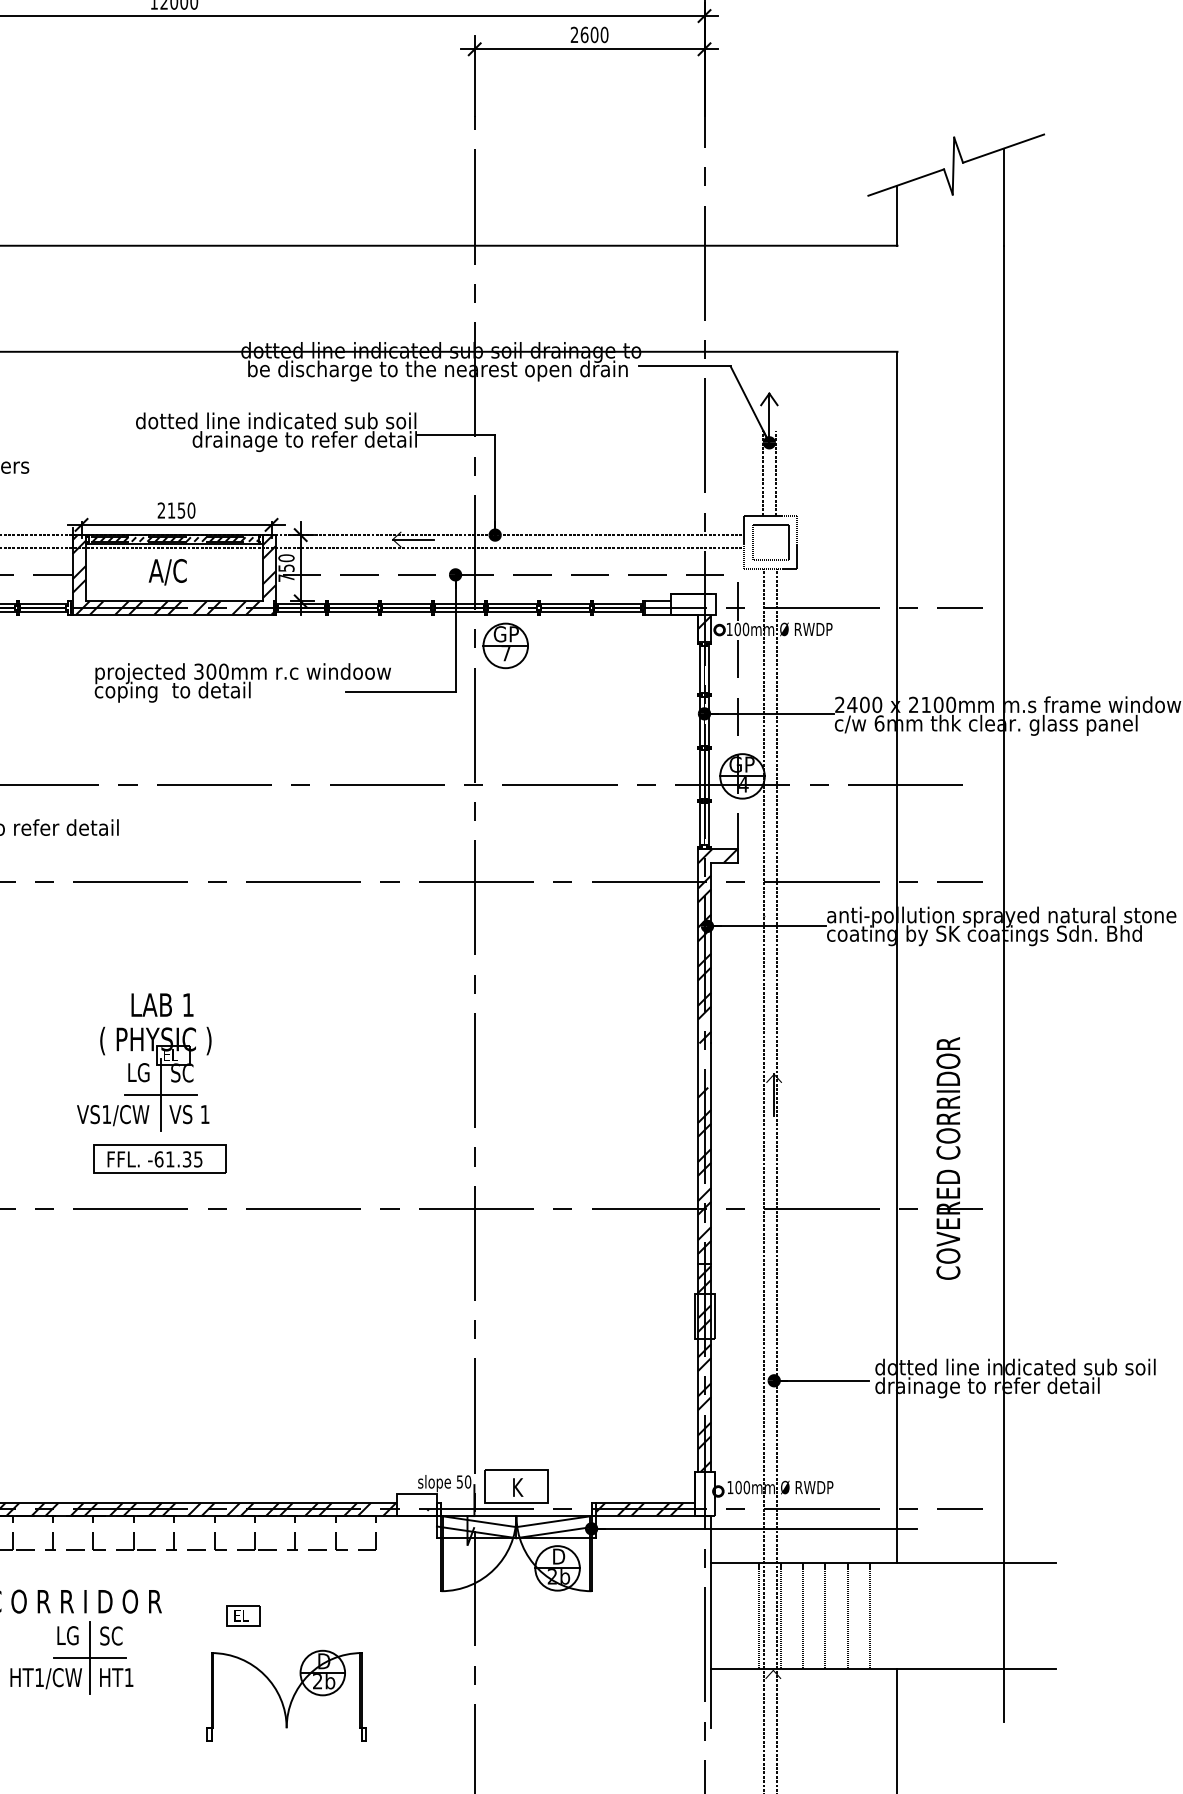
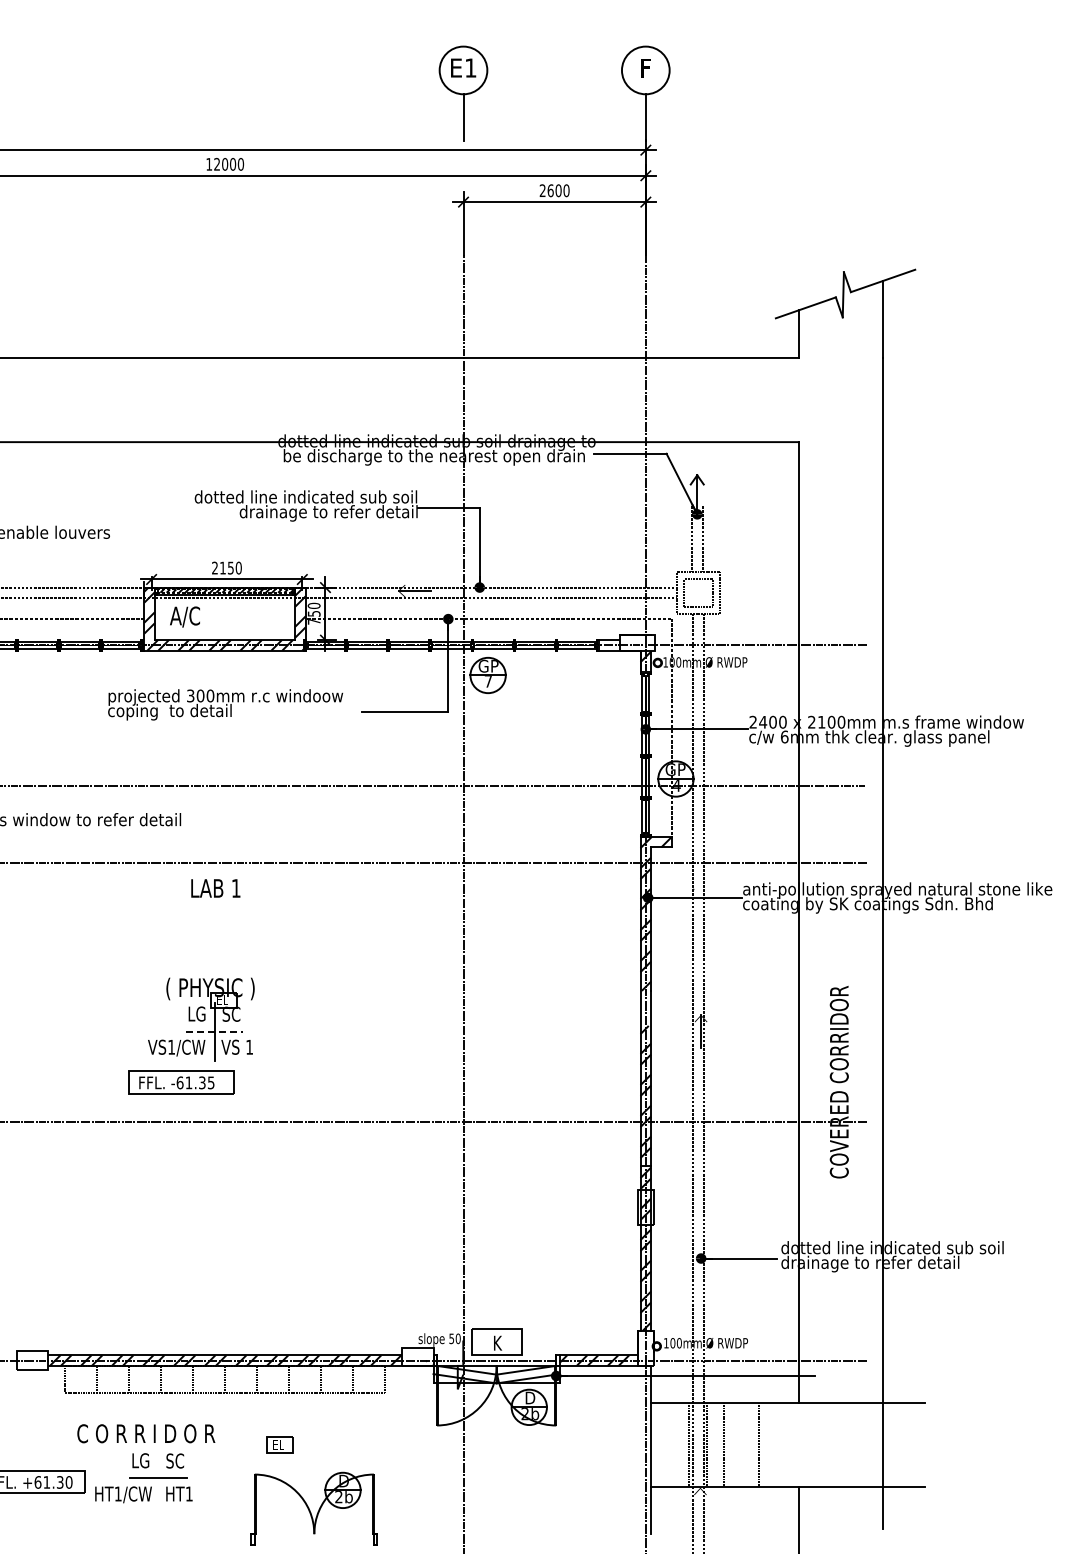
text: (167, 571) -> (184, 616), moved
text: (242, 682) -> (225, 704), moved
text: (162, 1005) -> (215, 888), moved
line: (160, 1094) -> (214, 1031), solid -> dashed
part: (160, 1158) -> (181, 1082), moved
line: (825, 1616) -> (741, 1445), removed
line: (869, 1616) -> (776, 1445), removed
line: (90, 1658) -> (158, 1478), removed

